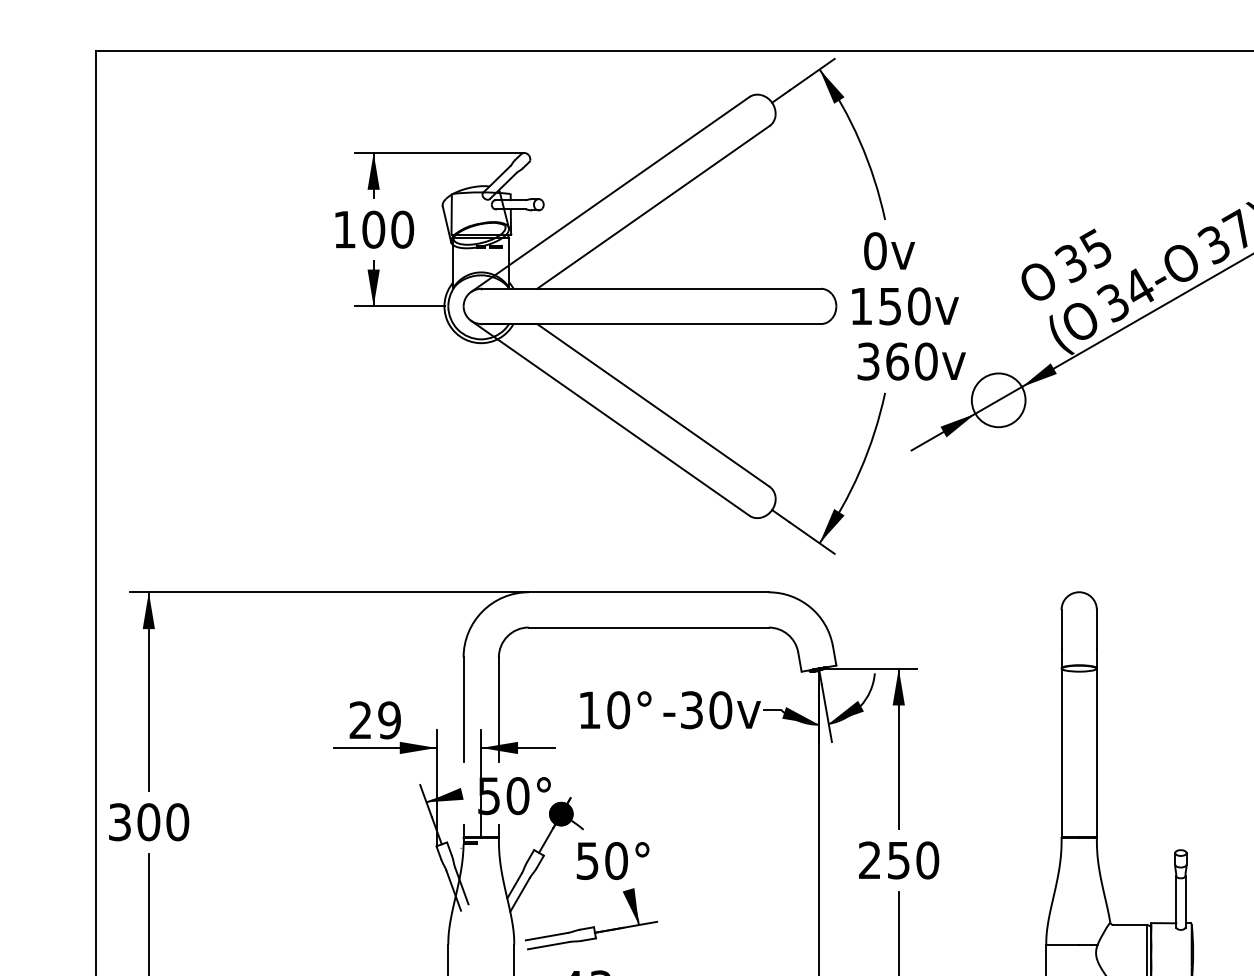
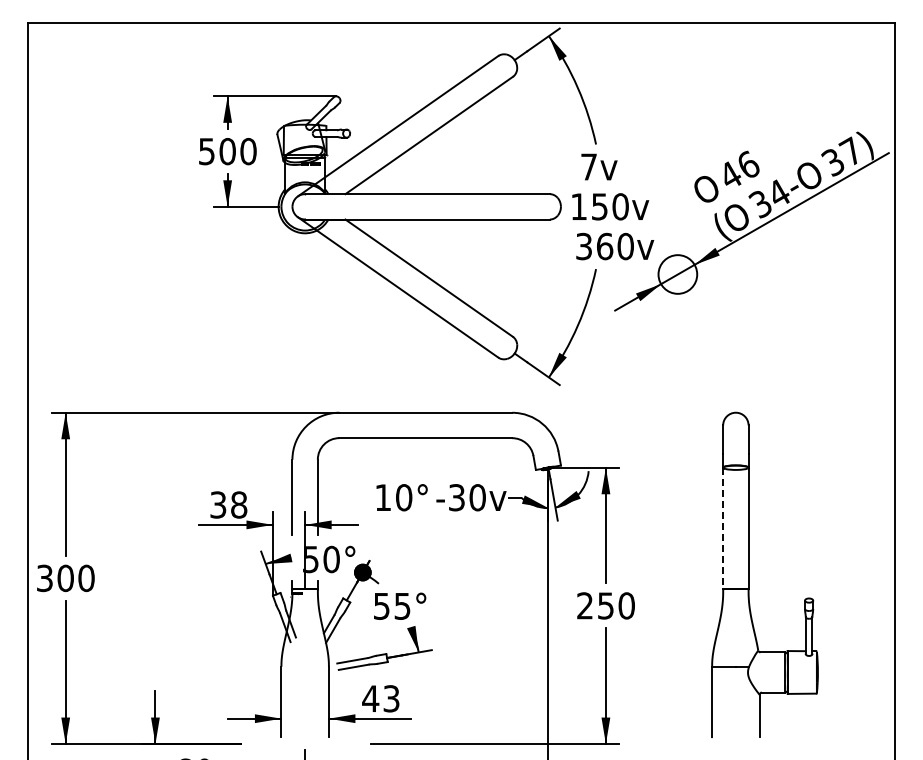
text: (344, 229) -> (206, 151), 100 -> 500
text: (876, 250) -> (589, 166), 0 -> 7
text: (1082, 254) -> (738, 169), 35 -> 46
text: (374, 719) -> (228, 504), 29 -> 38
line: (1062, 752) -> (723, 528), solid -> dashed
text: (616, 859) -> (402, 605), 50° -> 55°

